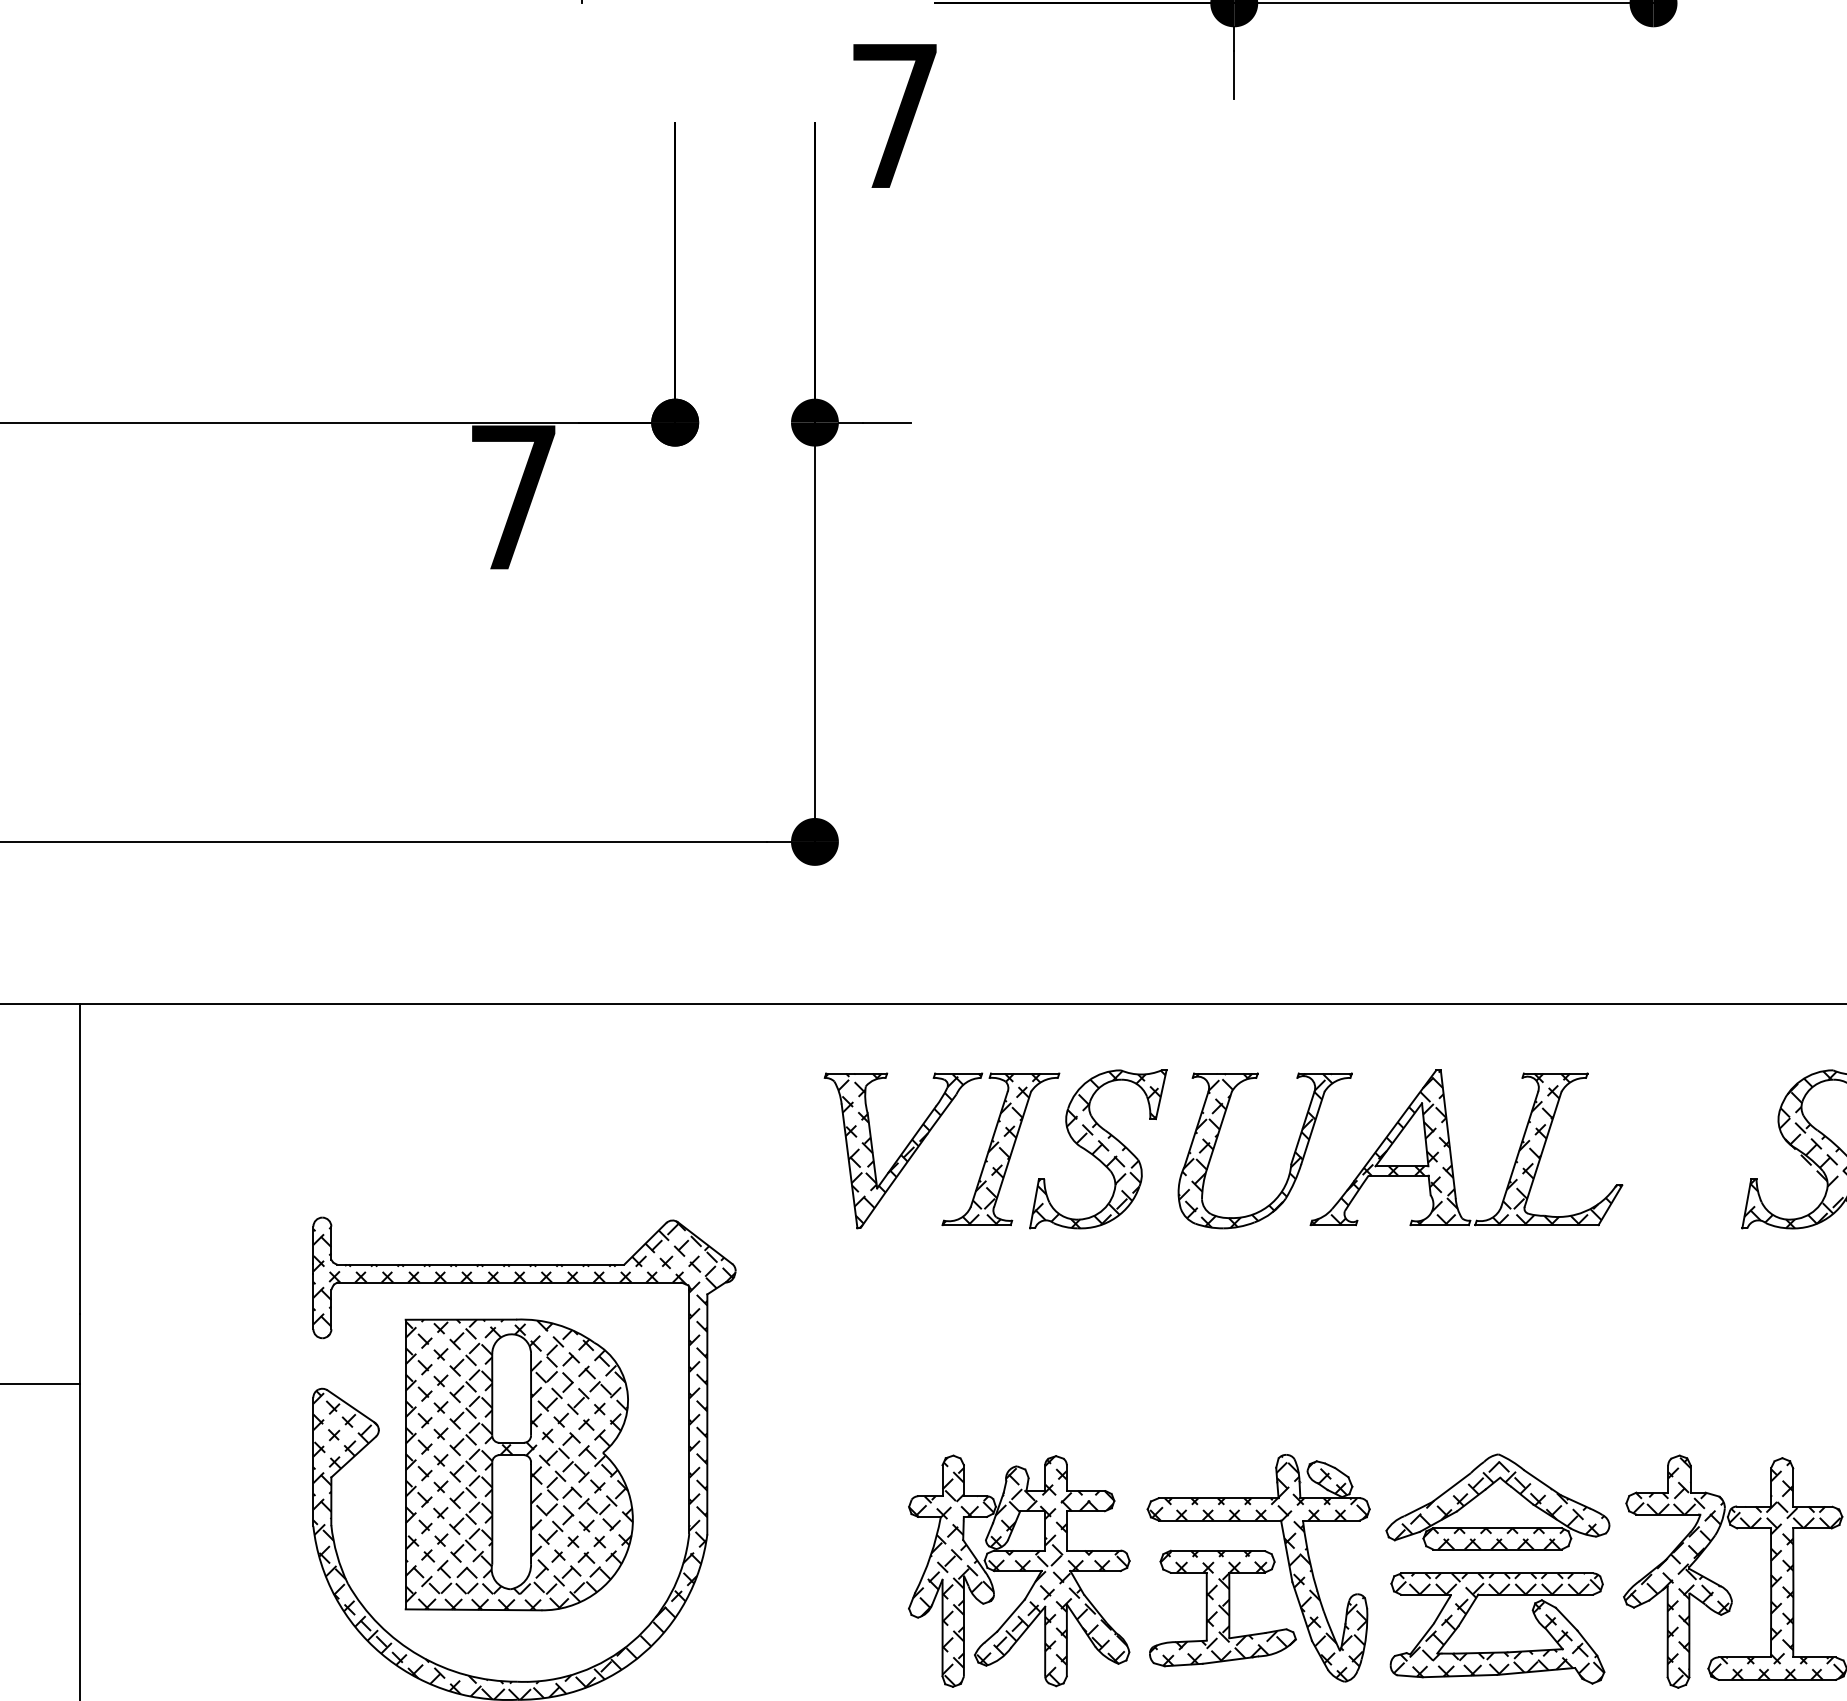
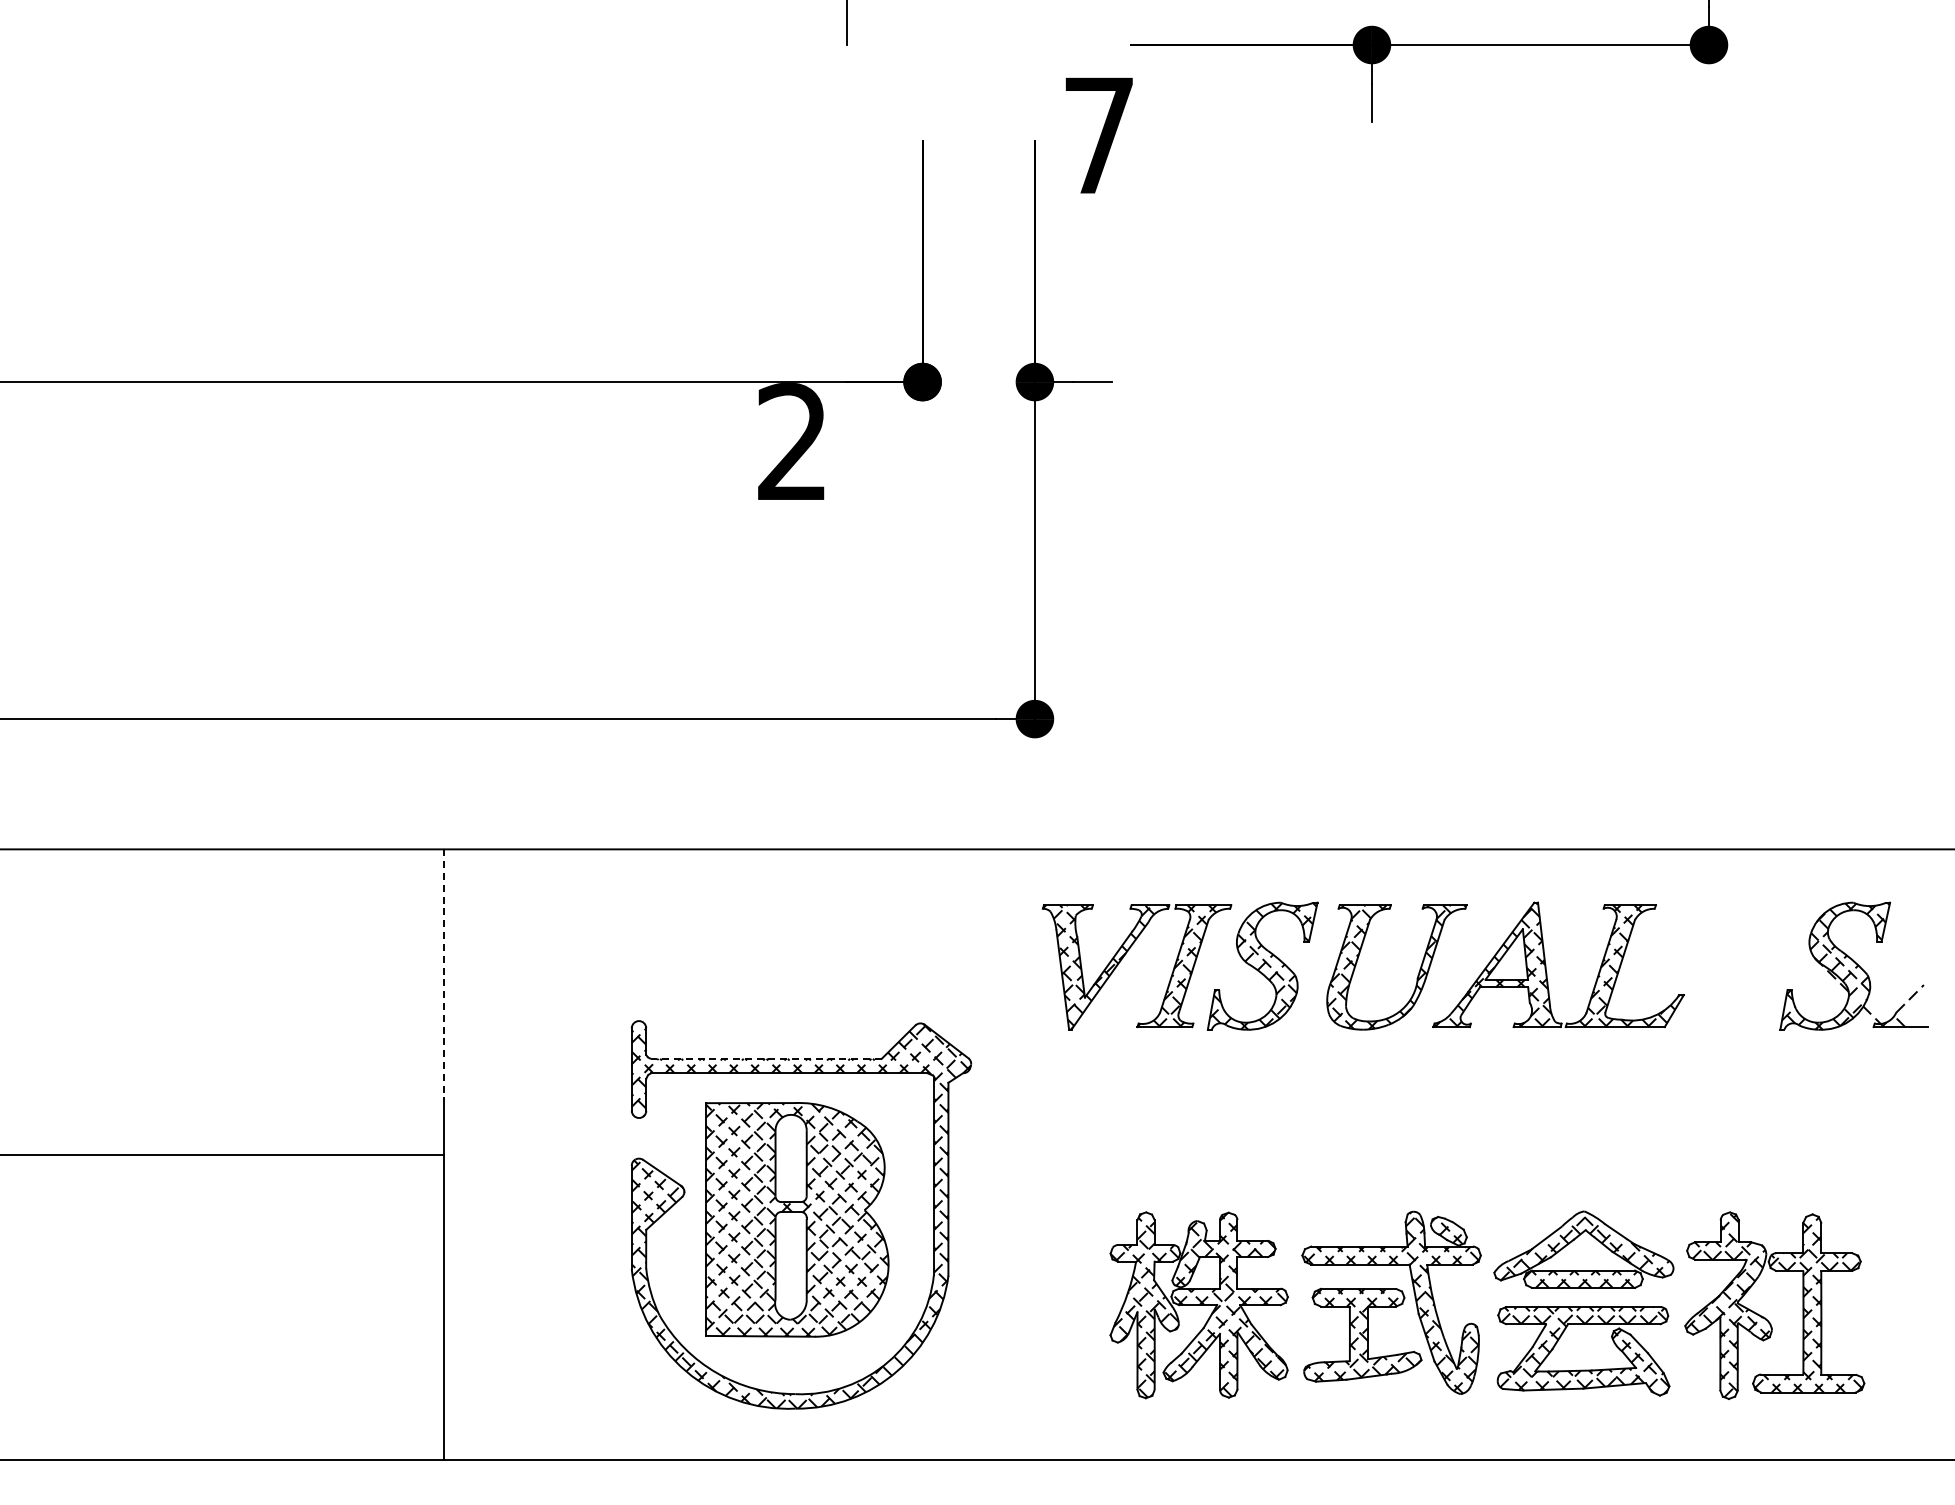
text: (513, 496) -> (792, 441), 7 -> 2
line: (80, 1159) -> (444, 974), solid -> dashed
line: (479, 1264) -> (765, 1058), solid -> dashed

